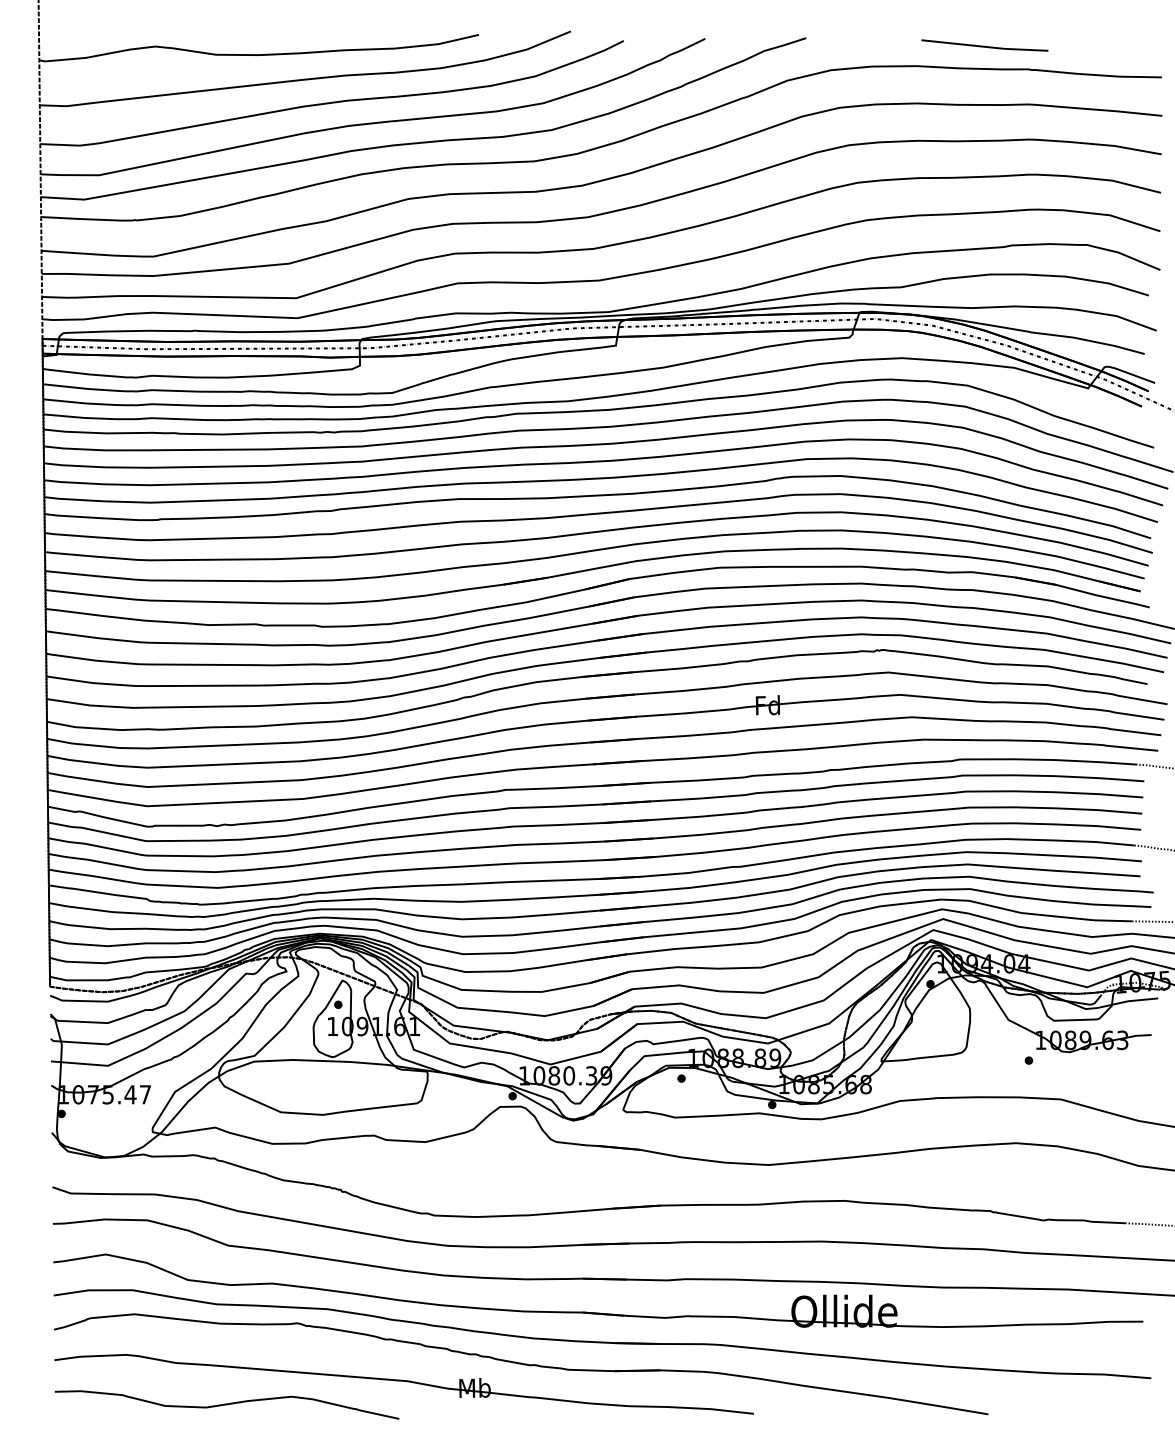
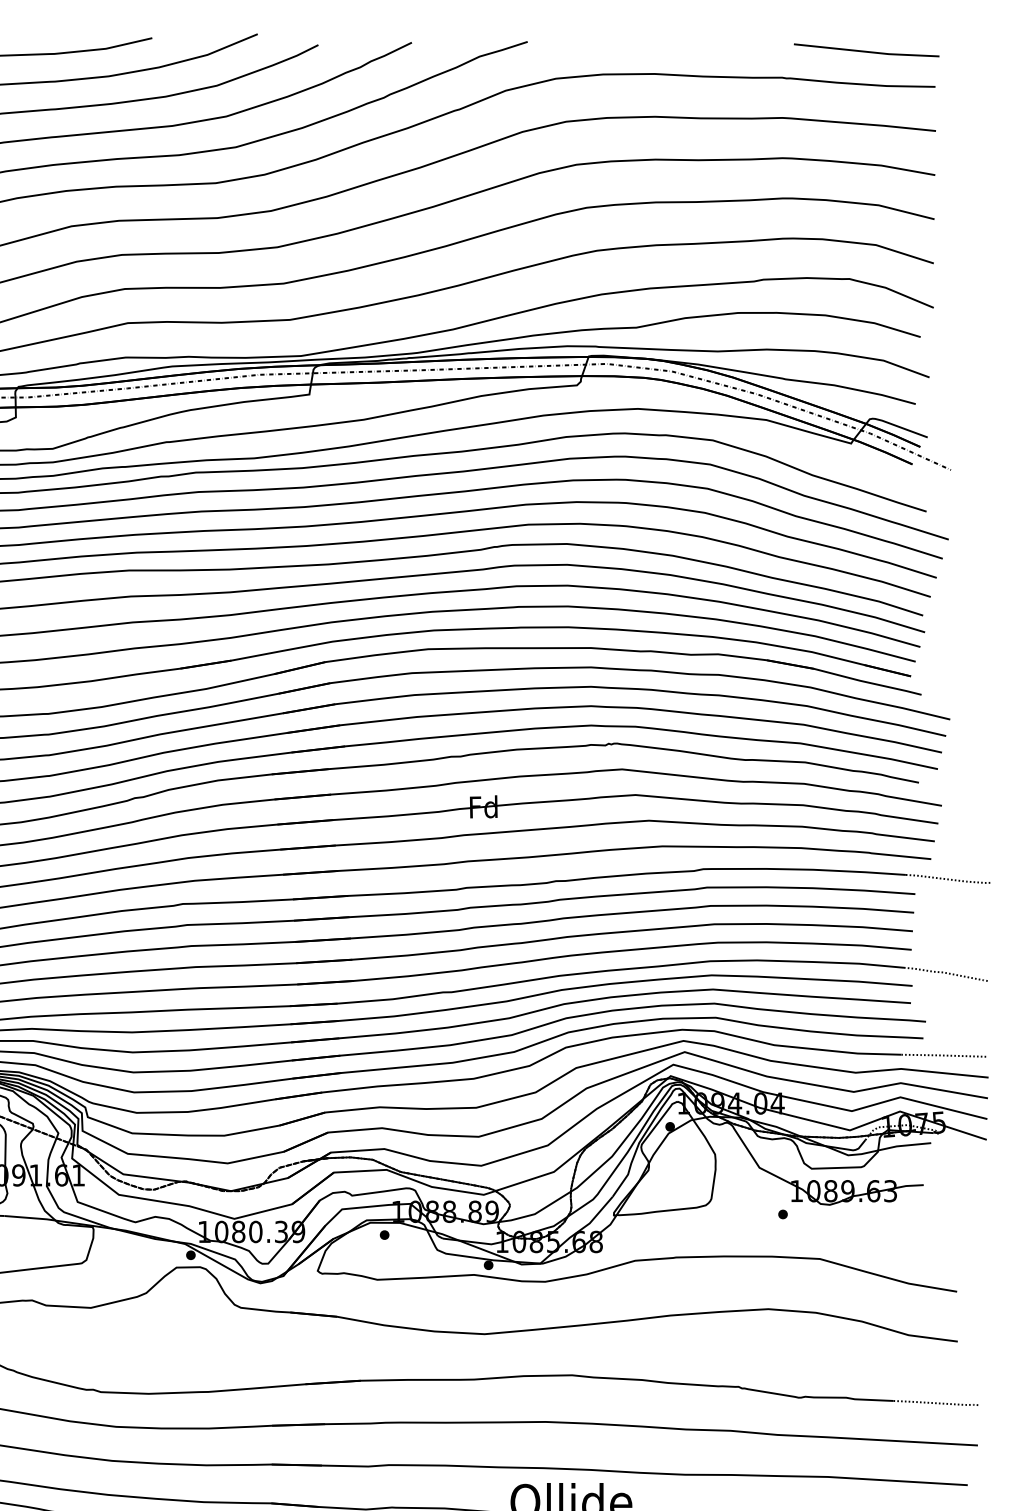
line: (984, 45) -> (866, 50), moved

